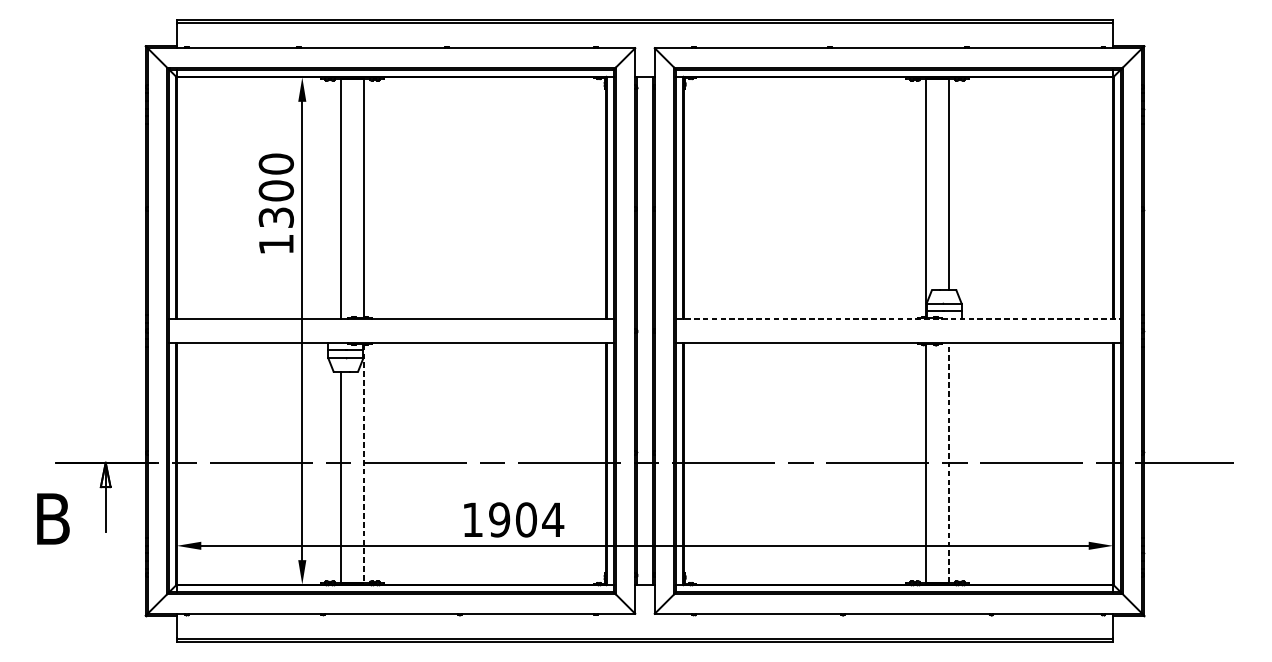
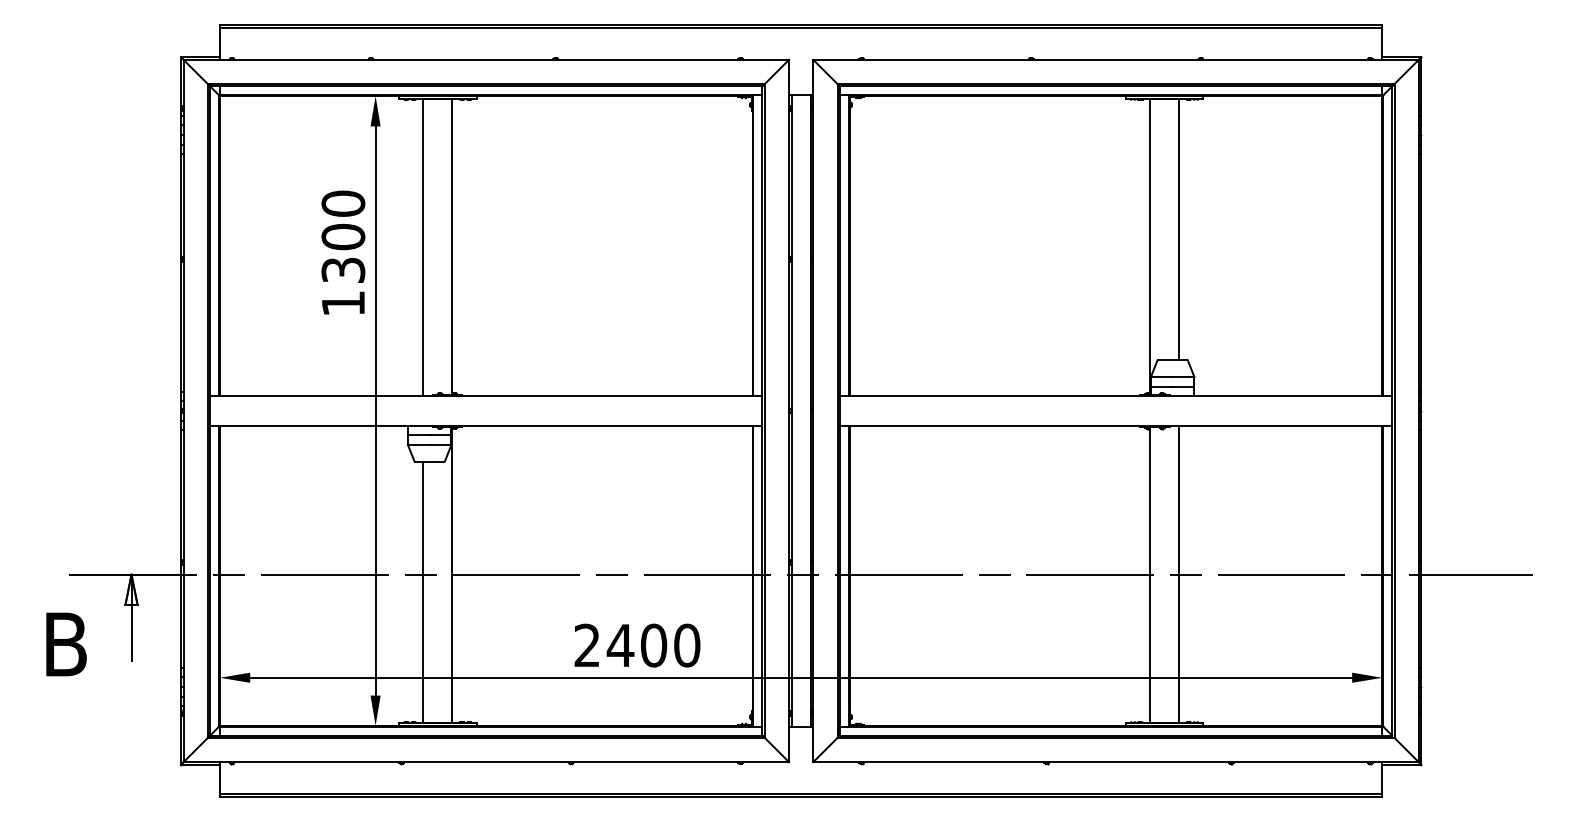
line: (898, 319) -> (1116, 396), dashed -> solid
line: (949, 462) -> (1179, 574), dashed -> solid
line: (364, 463) -> (452, 575), dashed -> solid
text: (513, 519) -> (637, 645), 1904 -> 2400

